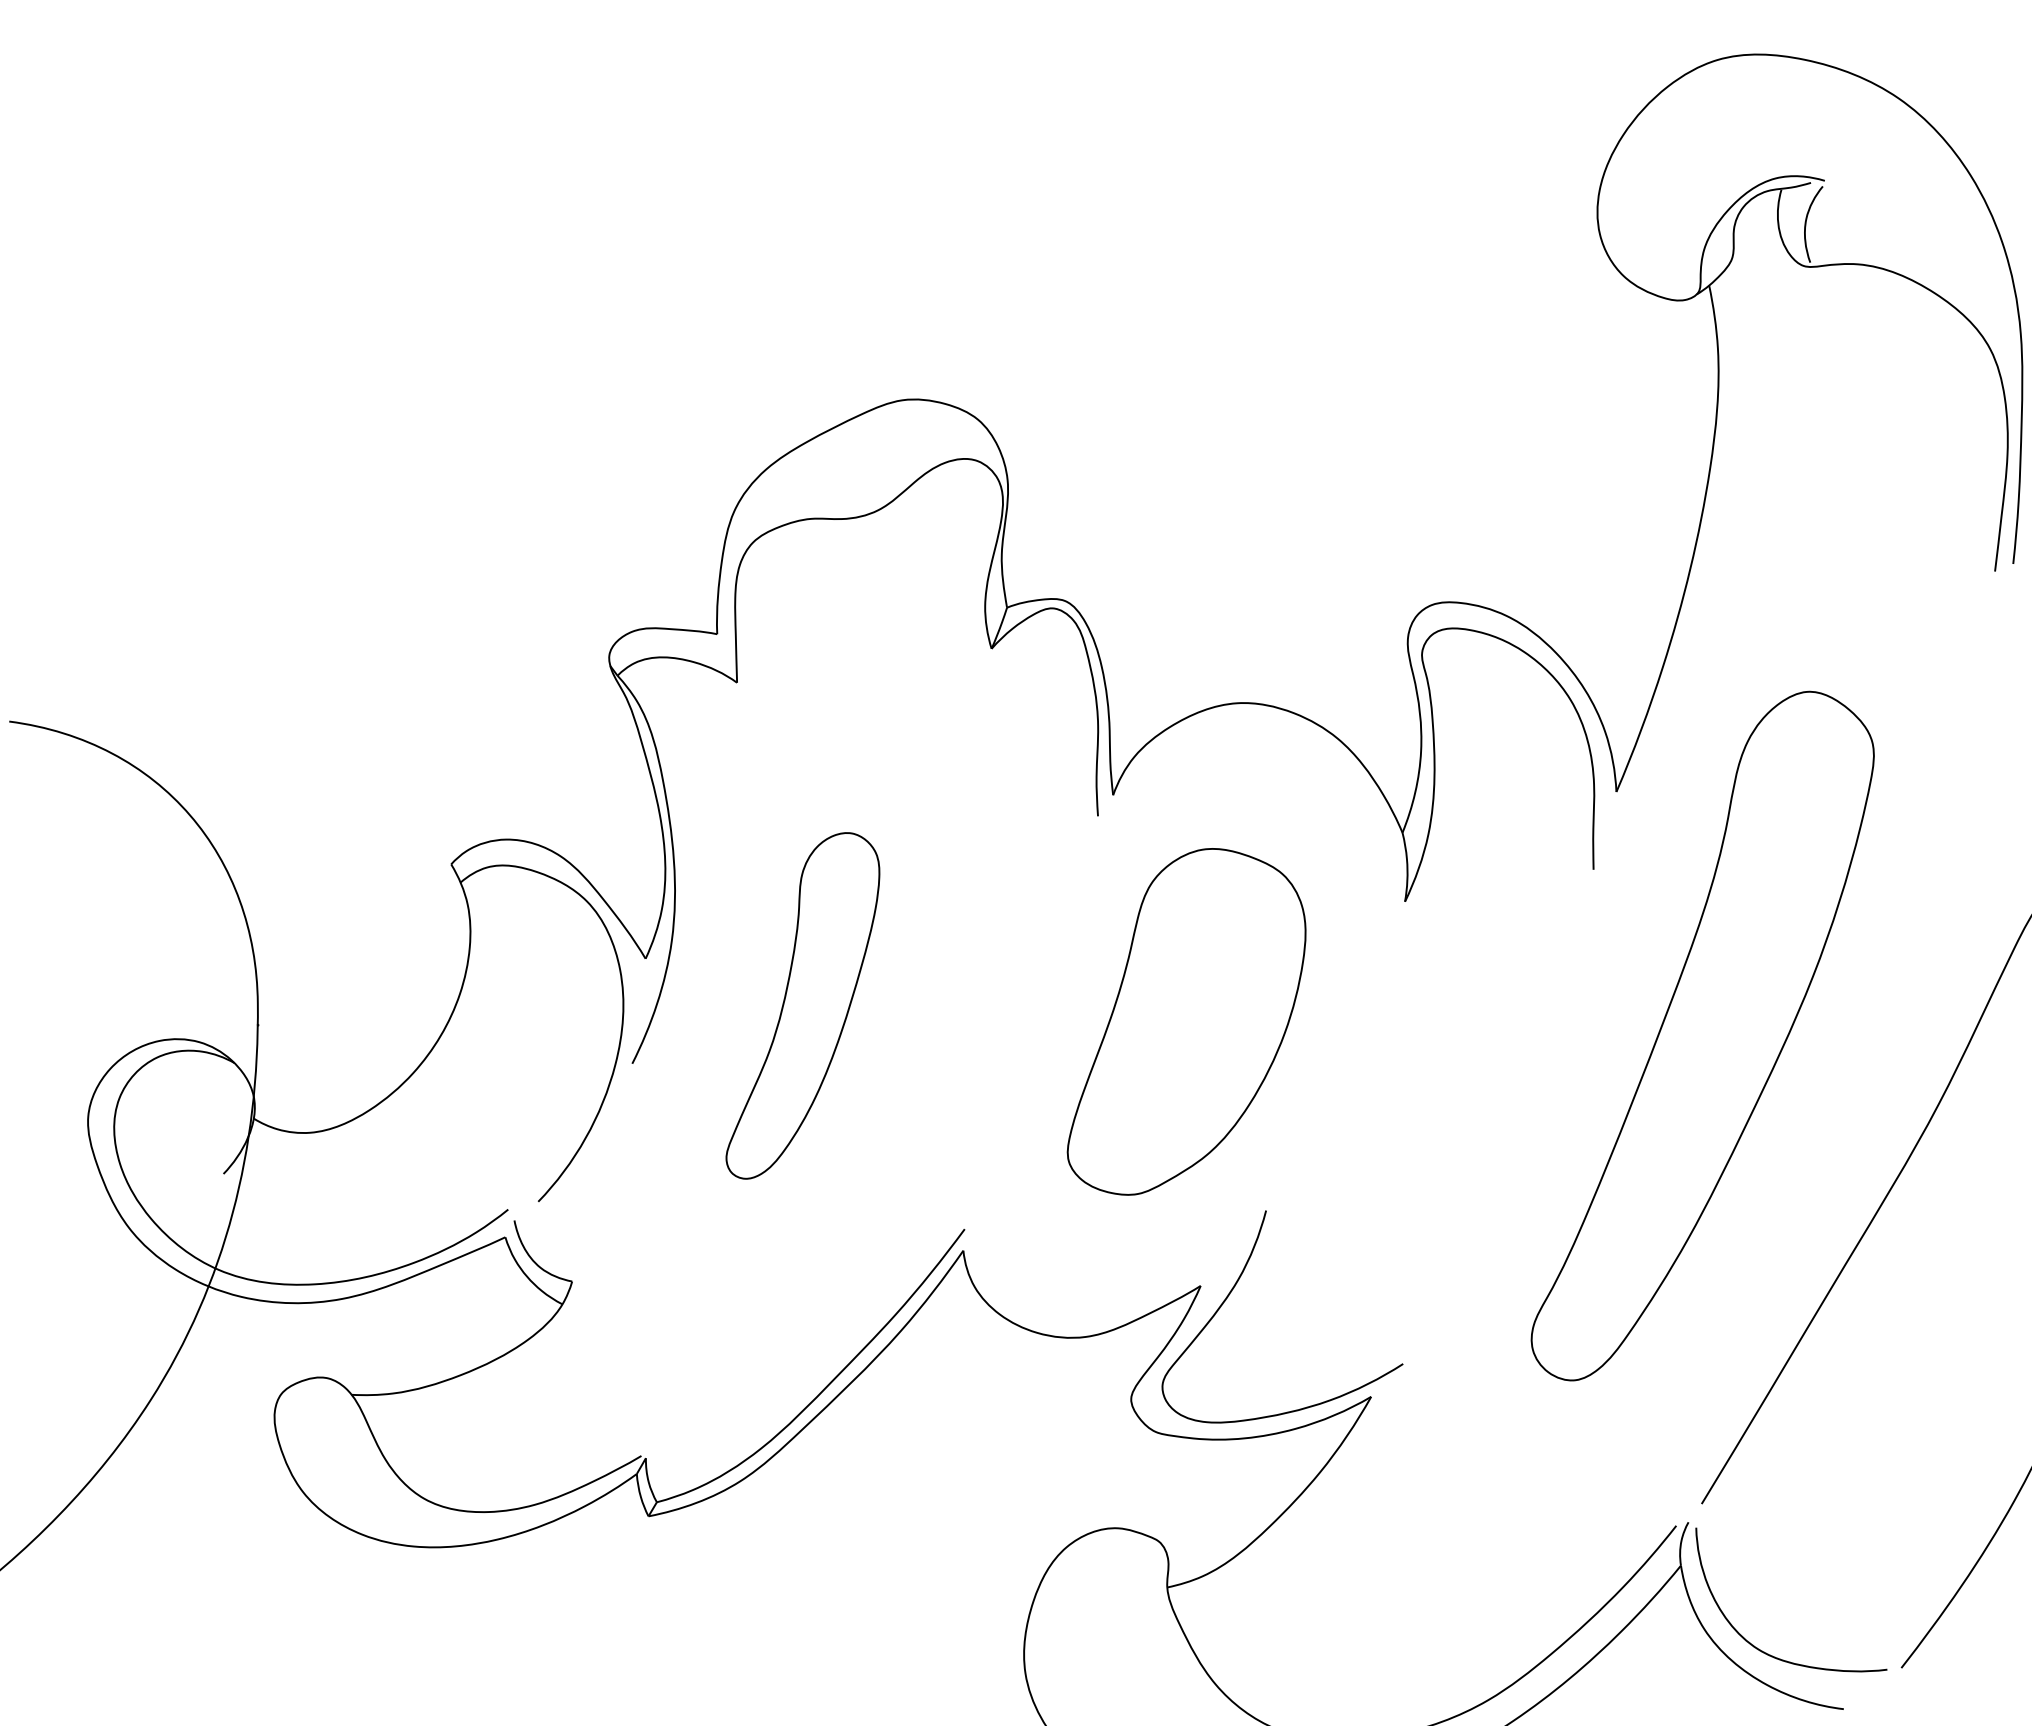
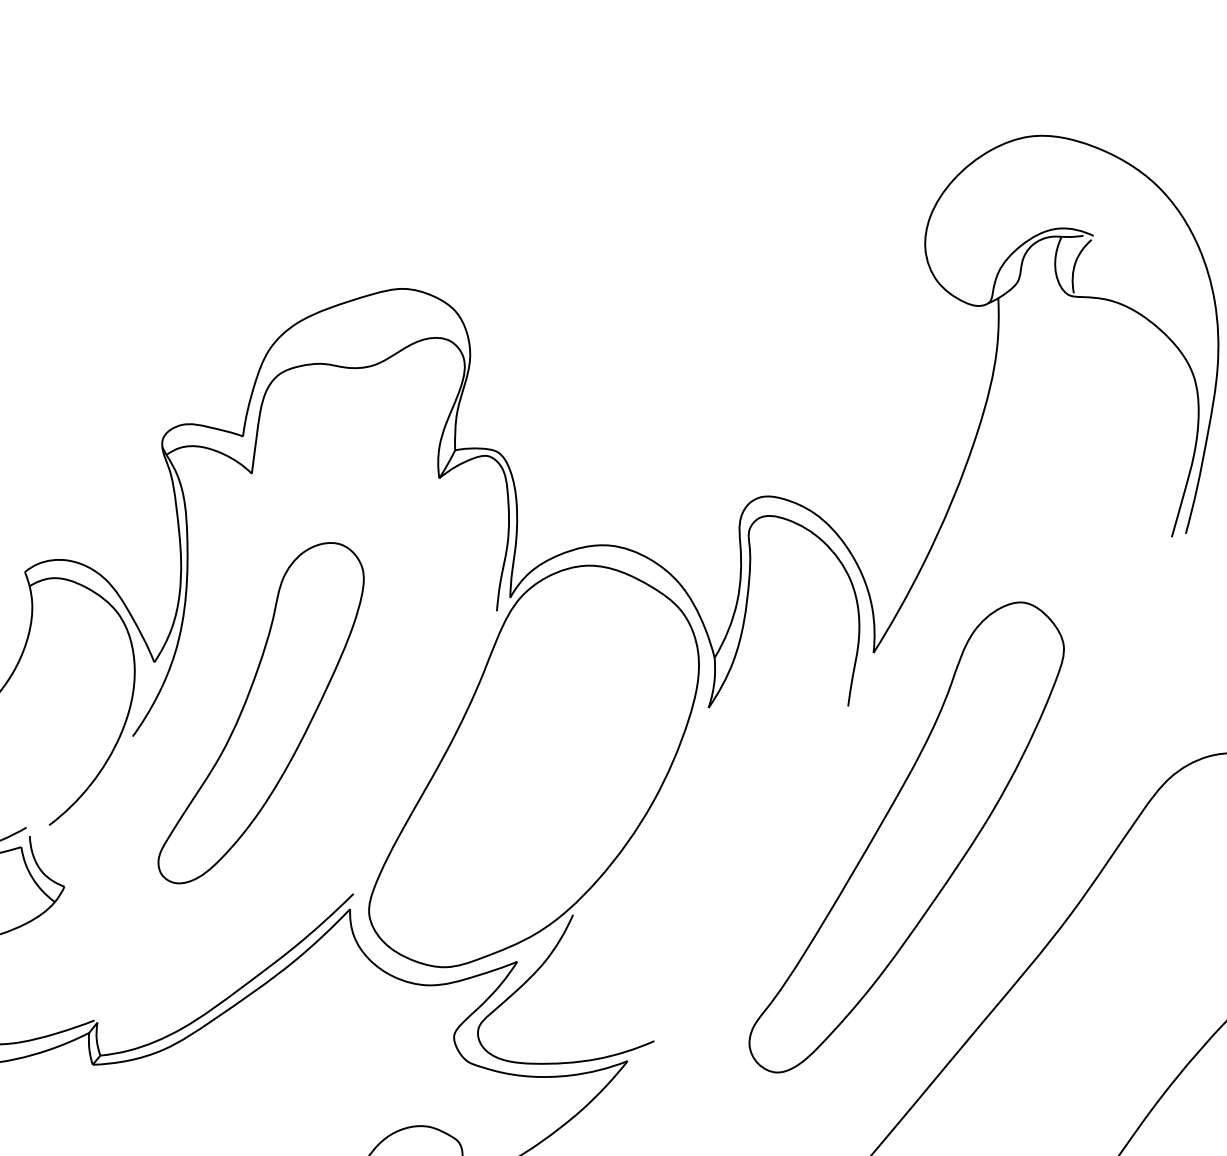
part: (802, 1005) -> (262, 713), size x1.43
part: (1186, 1021) -> (537, 769), size x1.67

